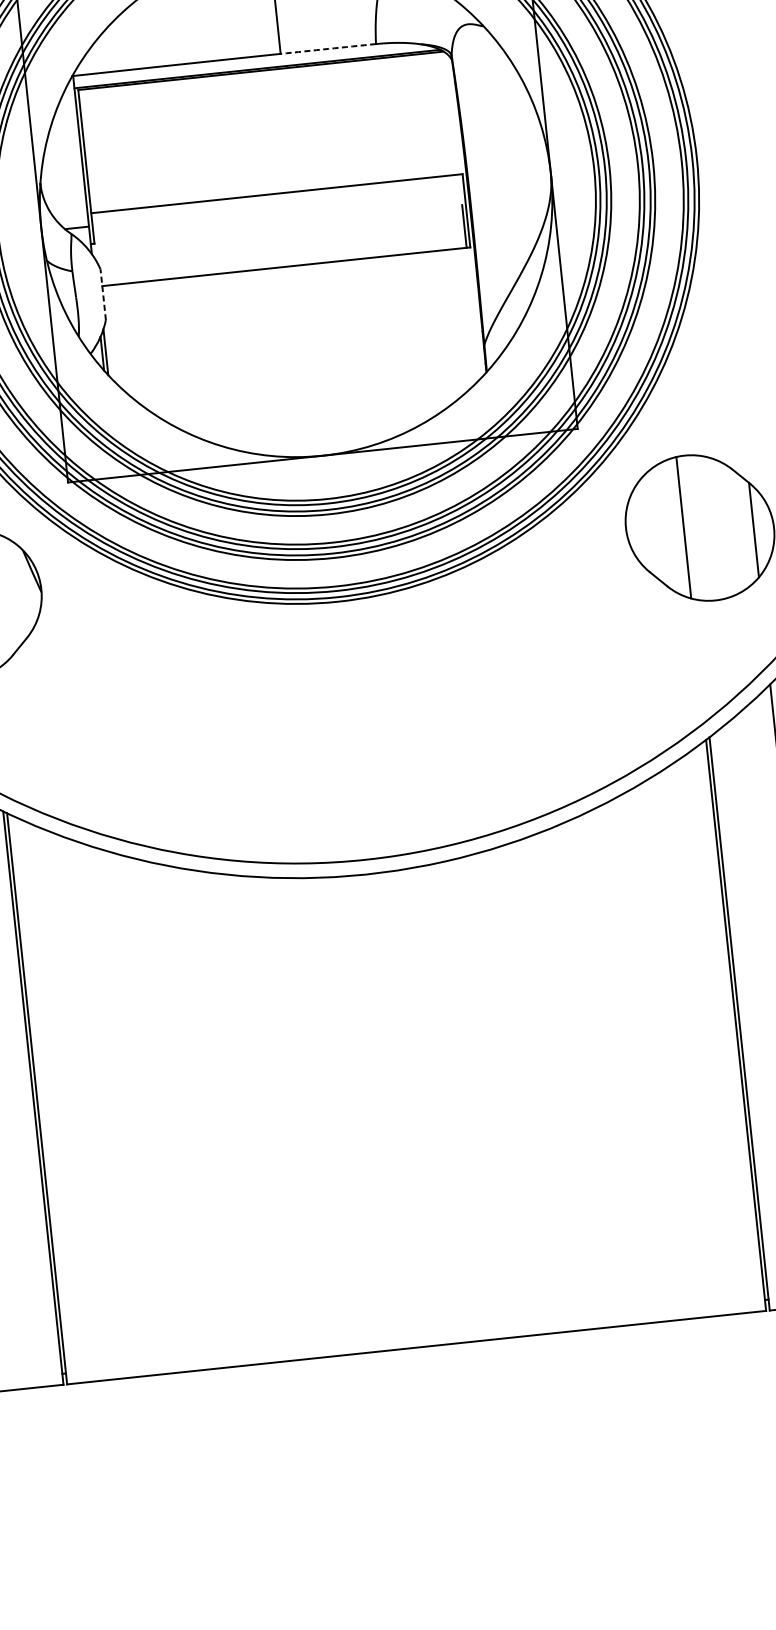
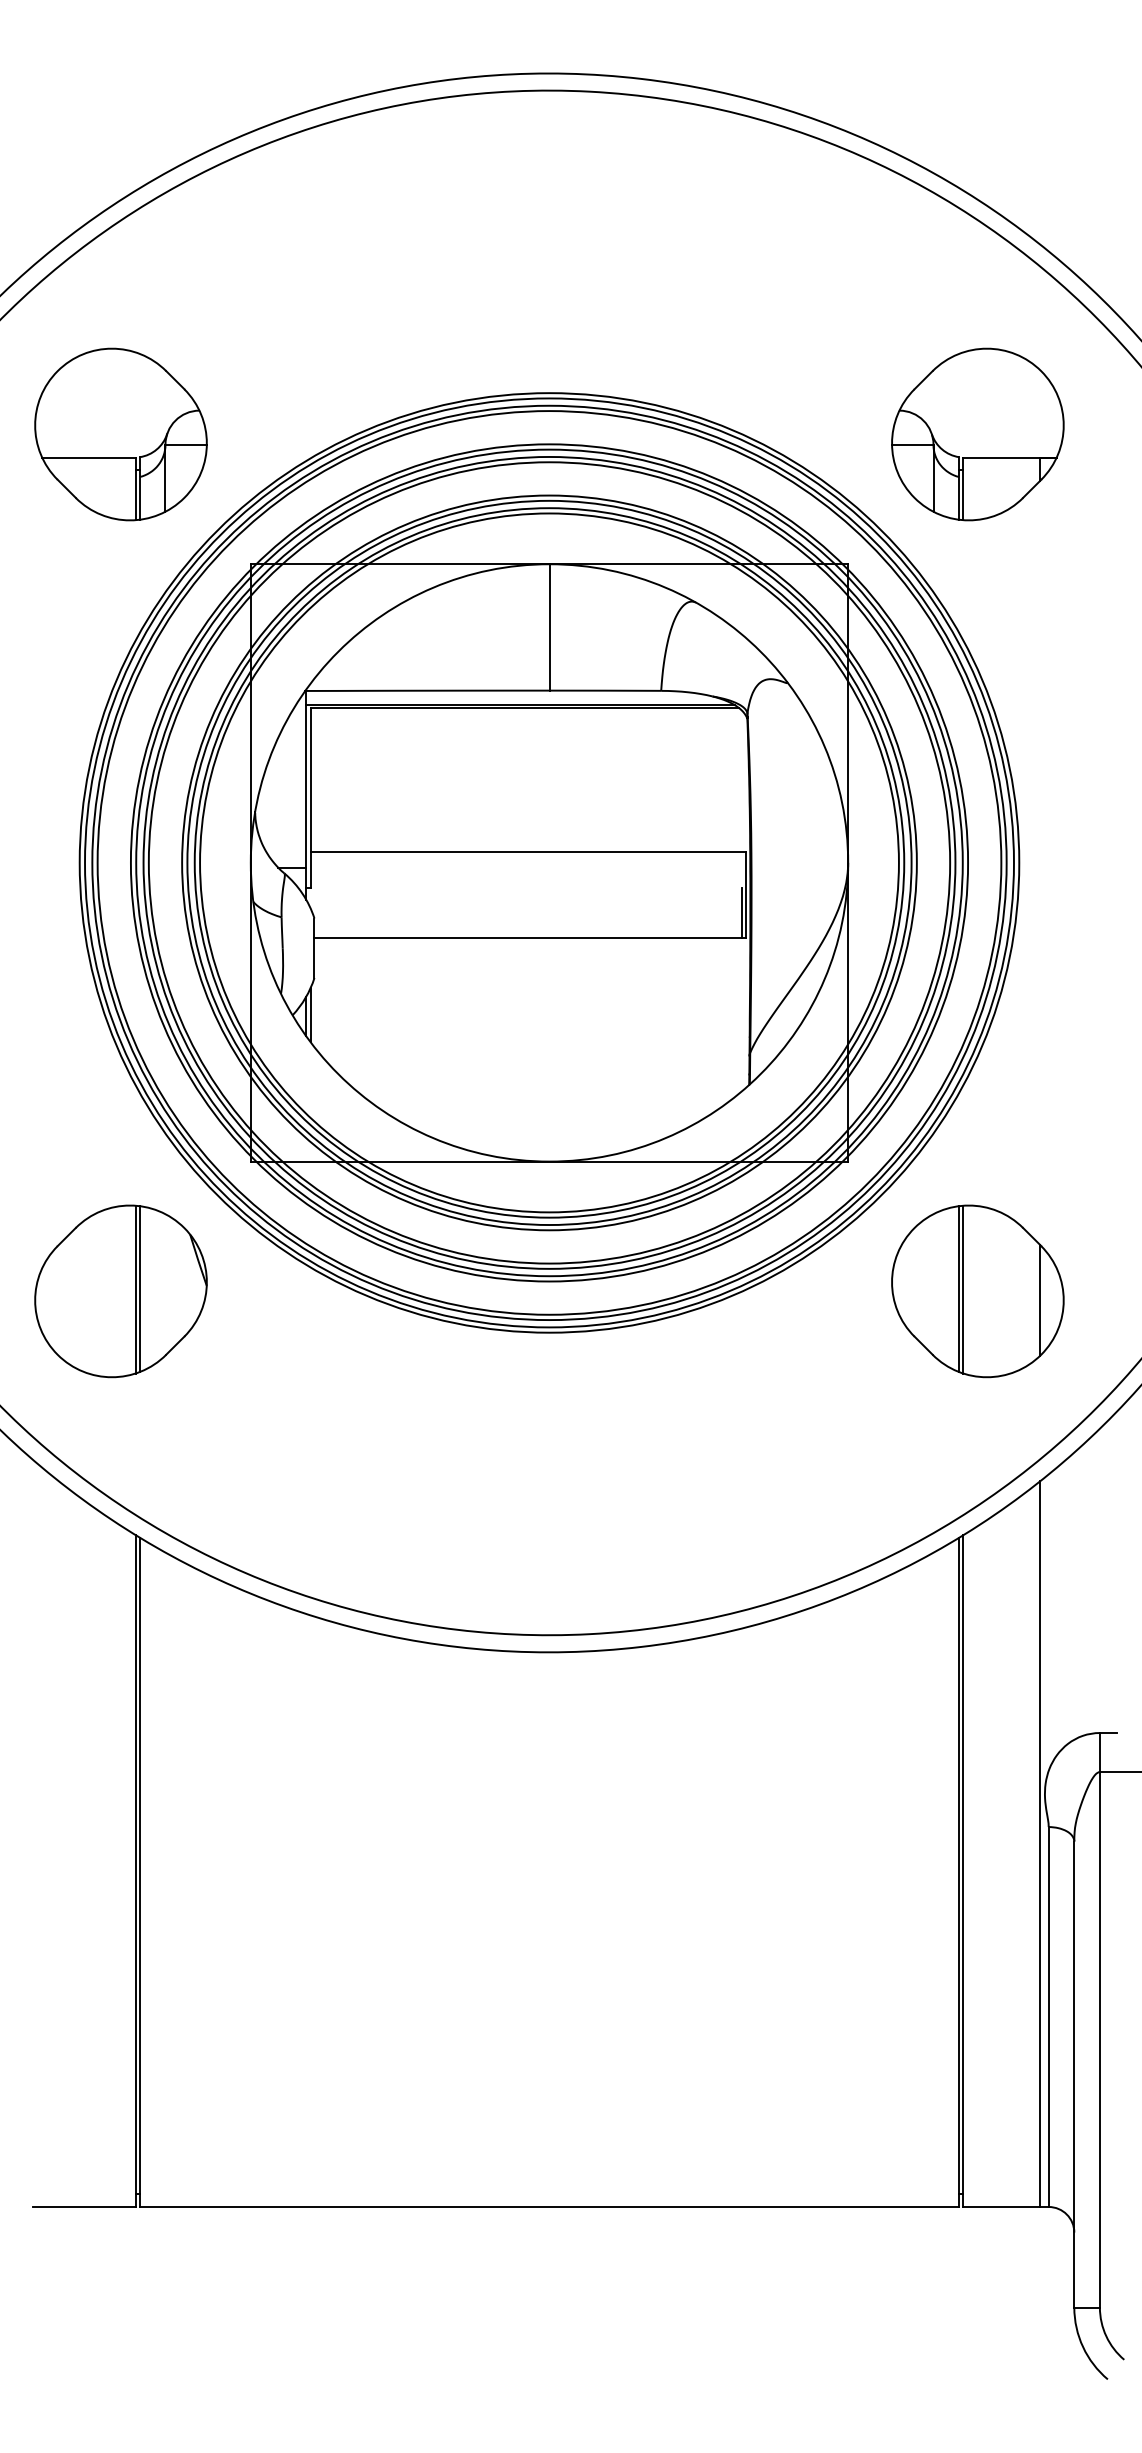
arc: (328, 48) -> (605, 690), dashed -> solid
line: (103, 294) -> (314, 948), dashed -> solid
line: (687, 527) -> (963, 1289), added

